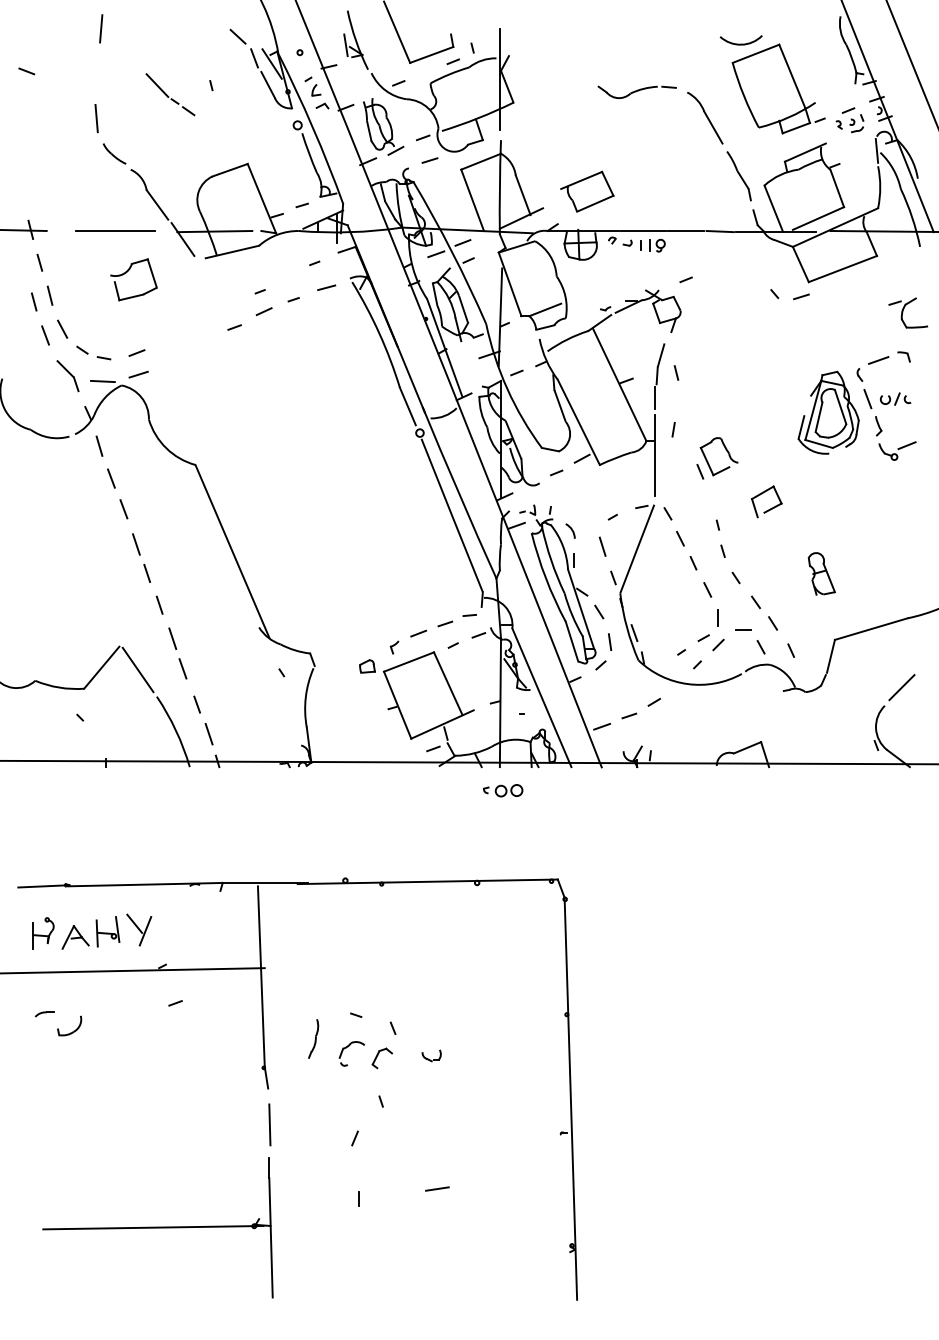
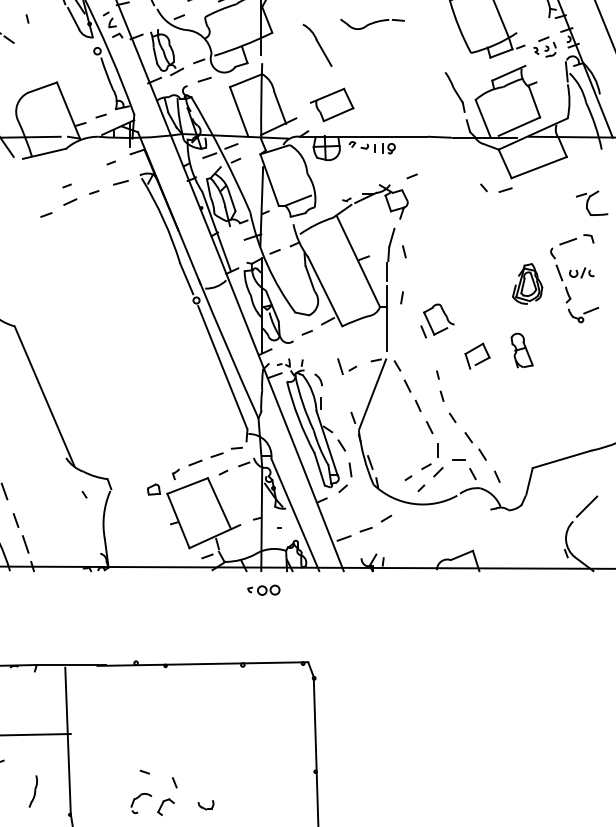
part: (705, 117) -> (317, 44), moved
part: (828, 412) -> (527, 283), size x0.6
line: (602, 546) -> (340, 366), moved
part: (821, 573) -> (521, 350), moved
part: (313, 1038) -> (33, 791), moved

